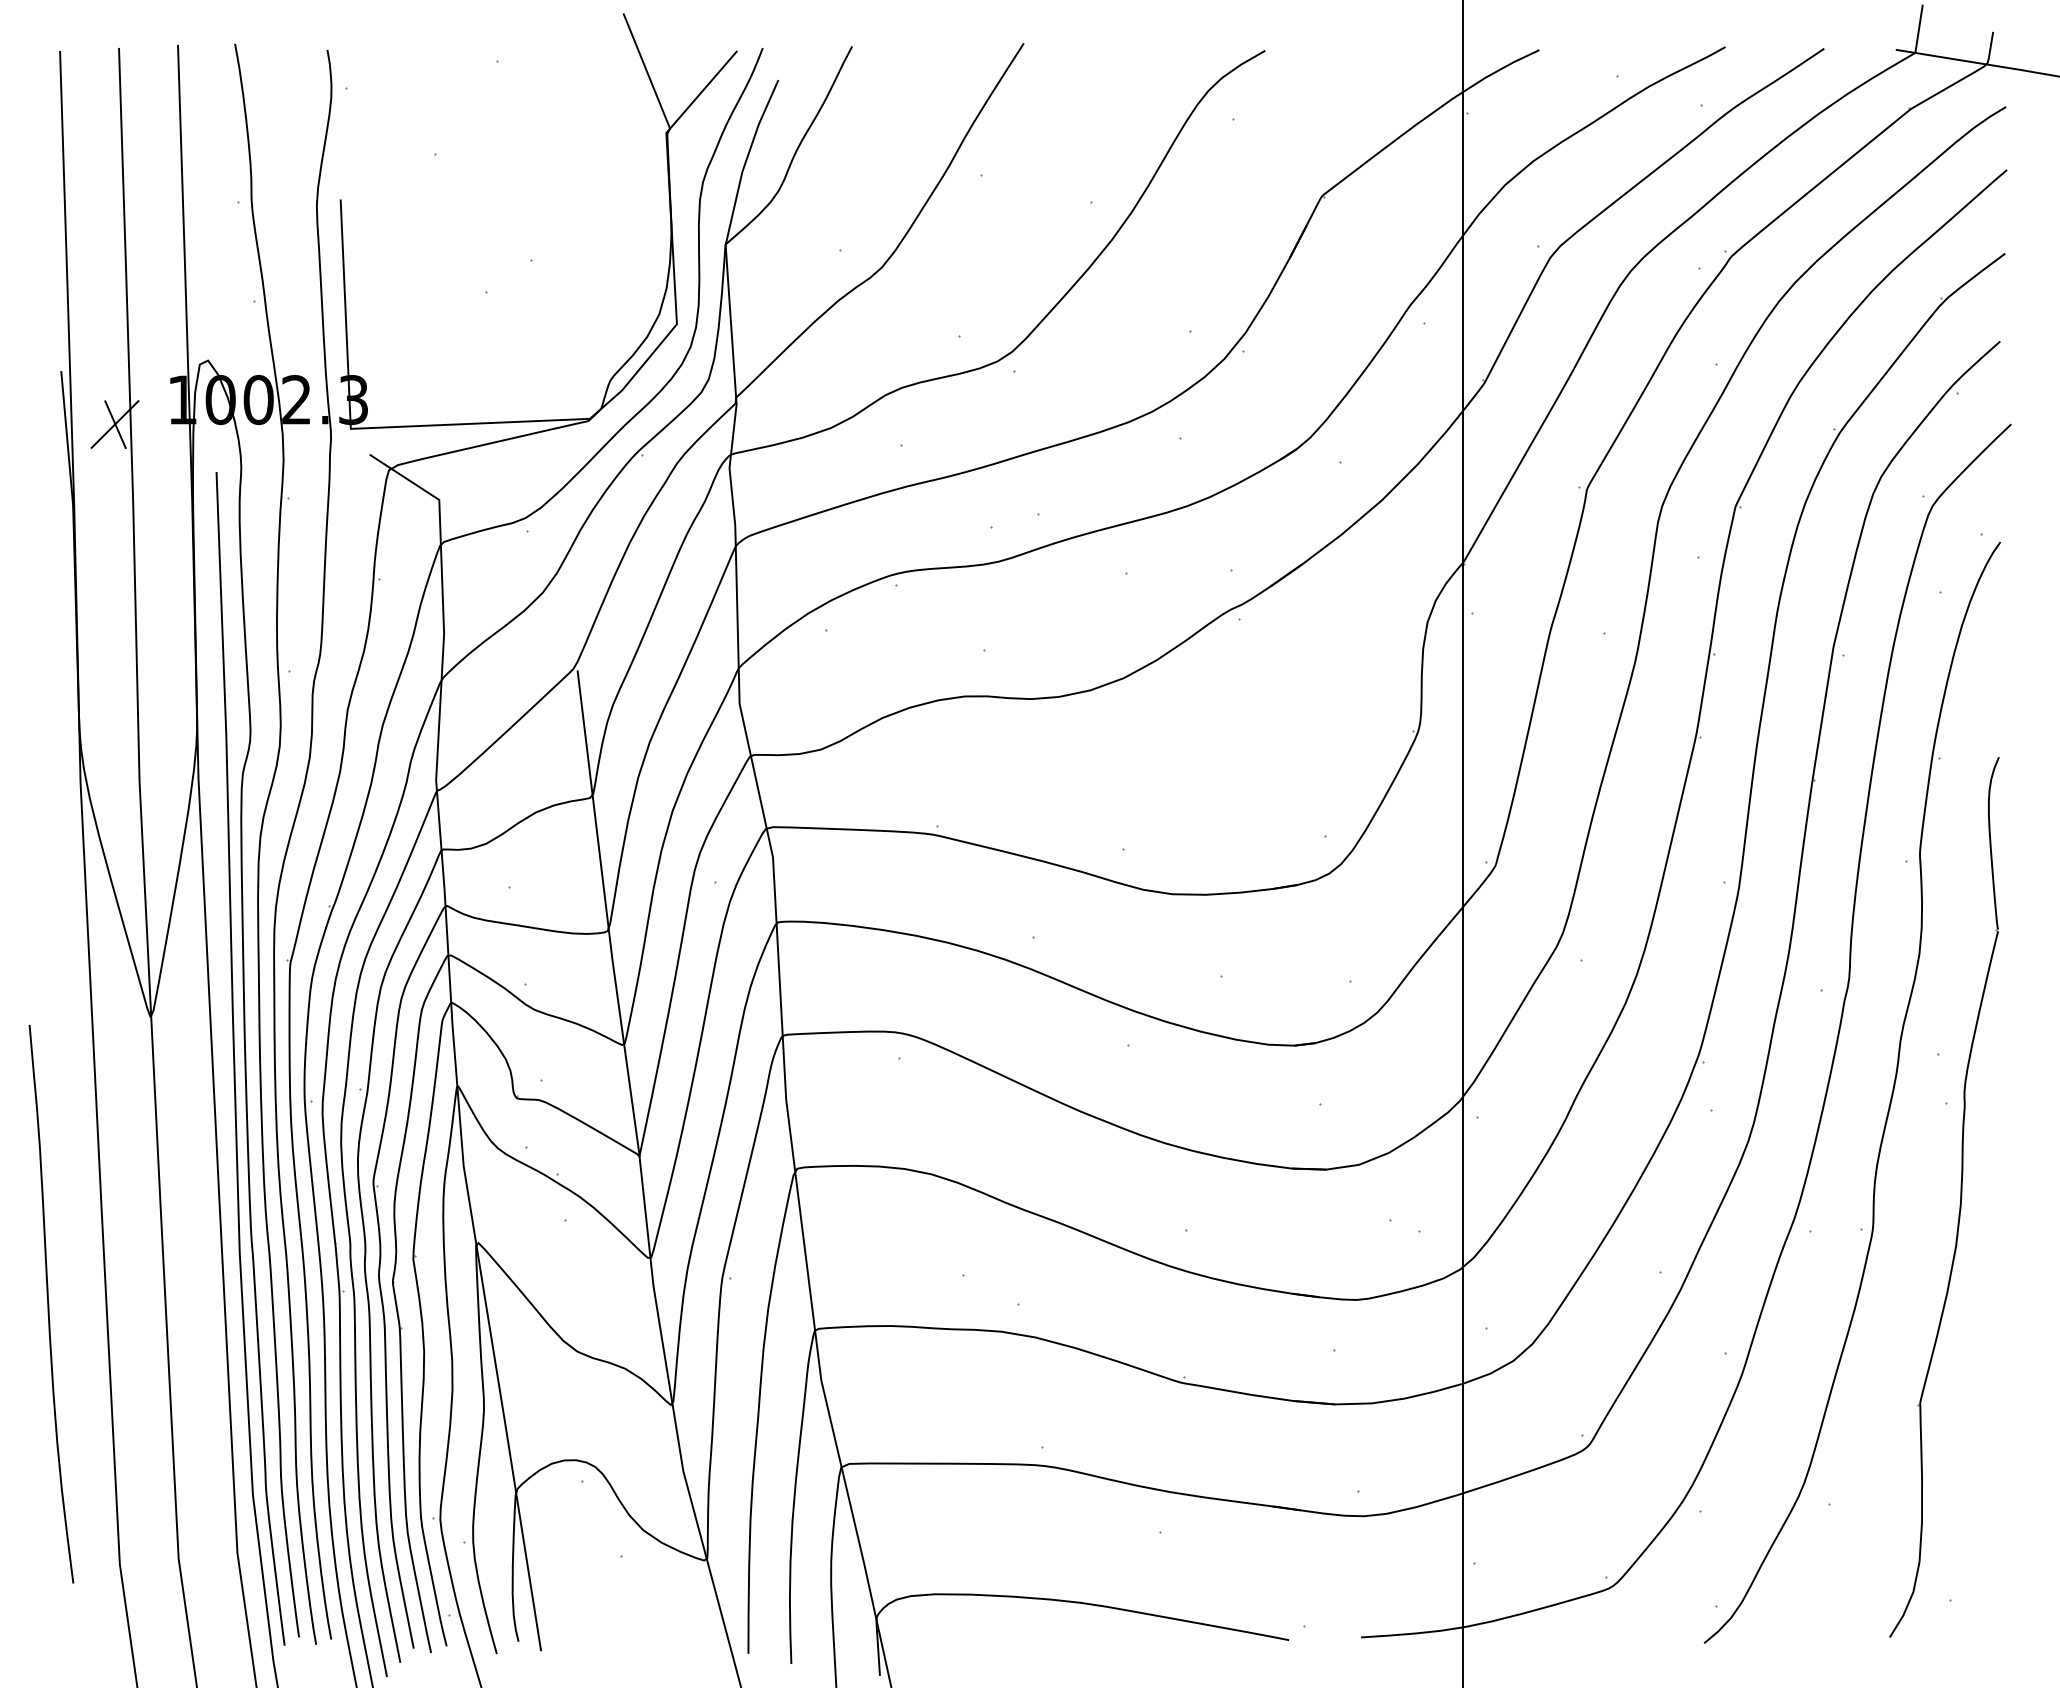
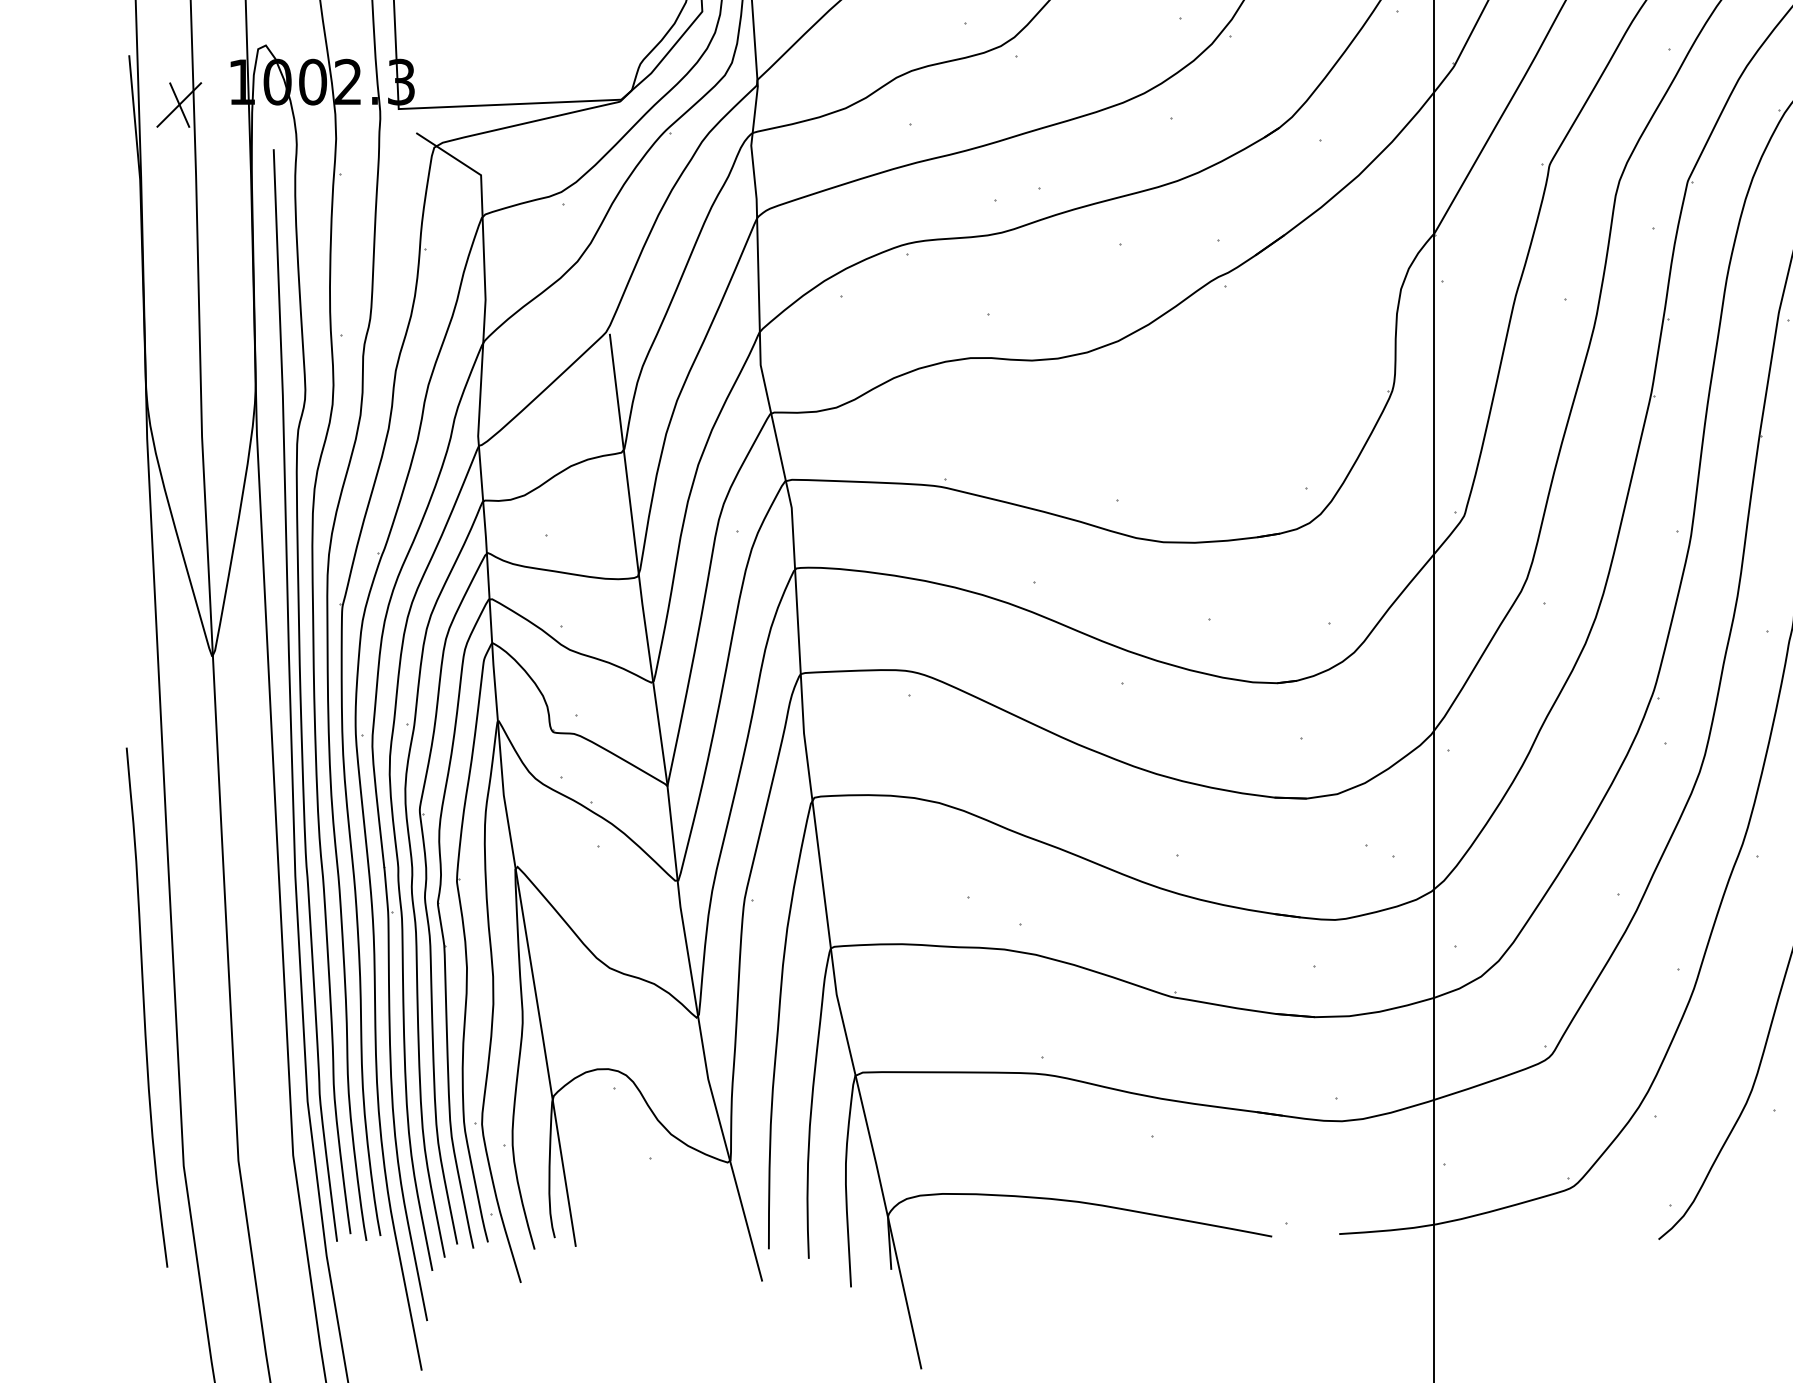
curve: (49, 1303) -> (145, 1007), moved

